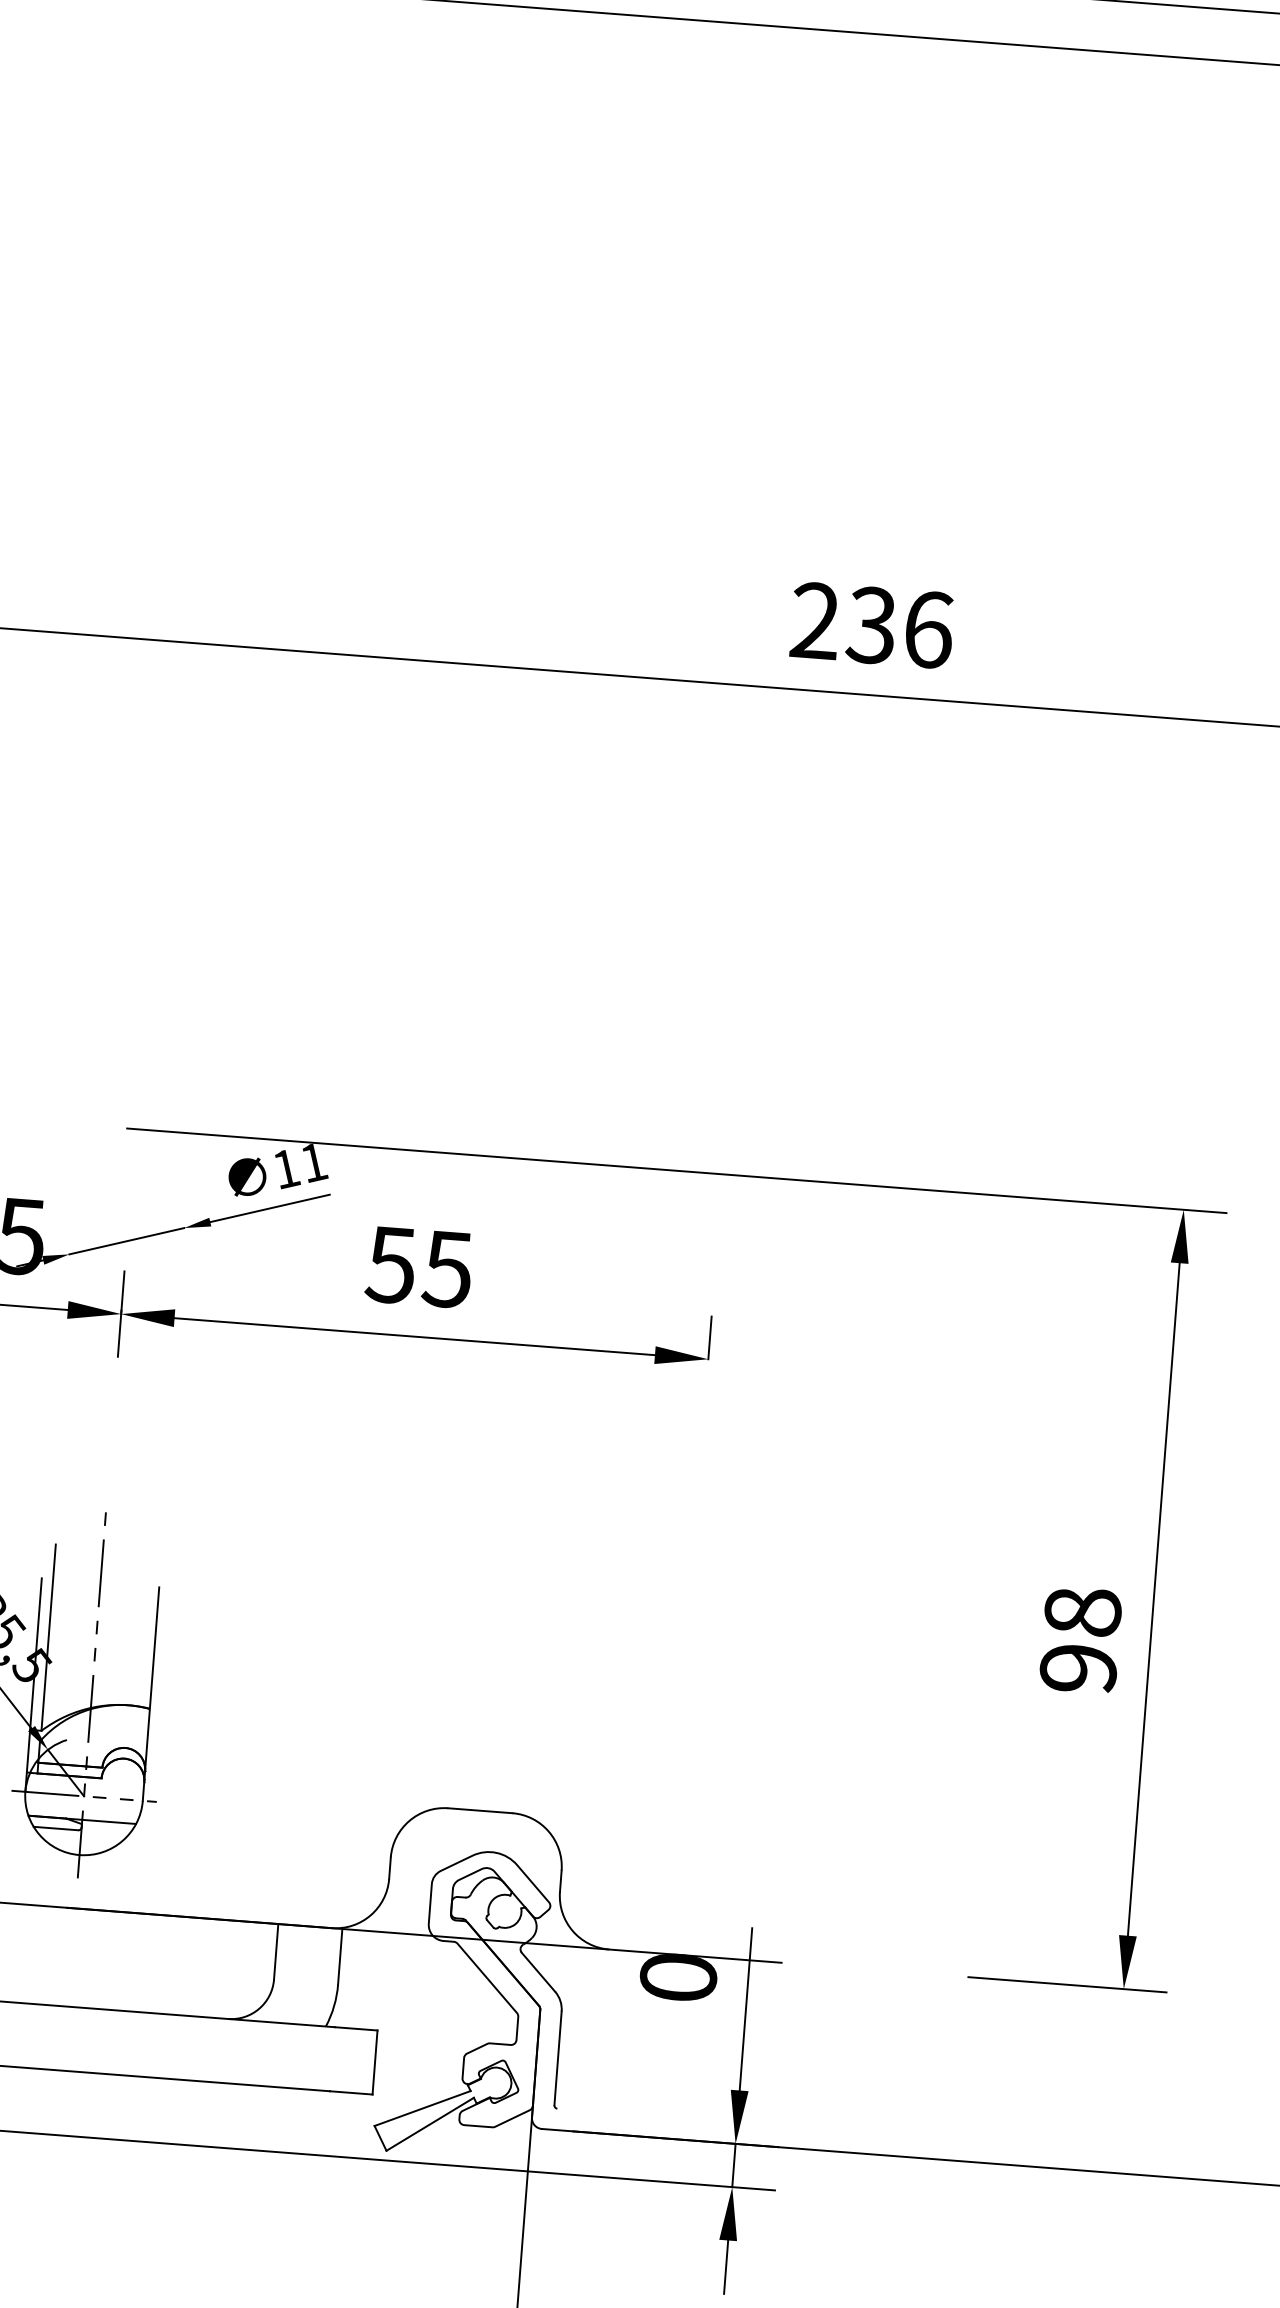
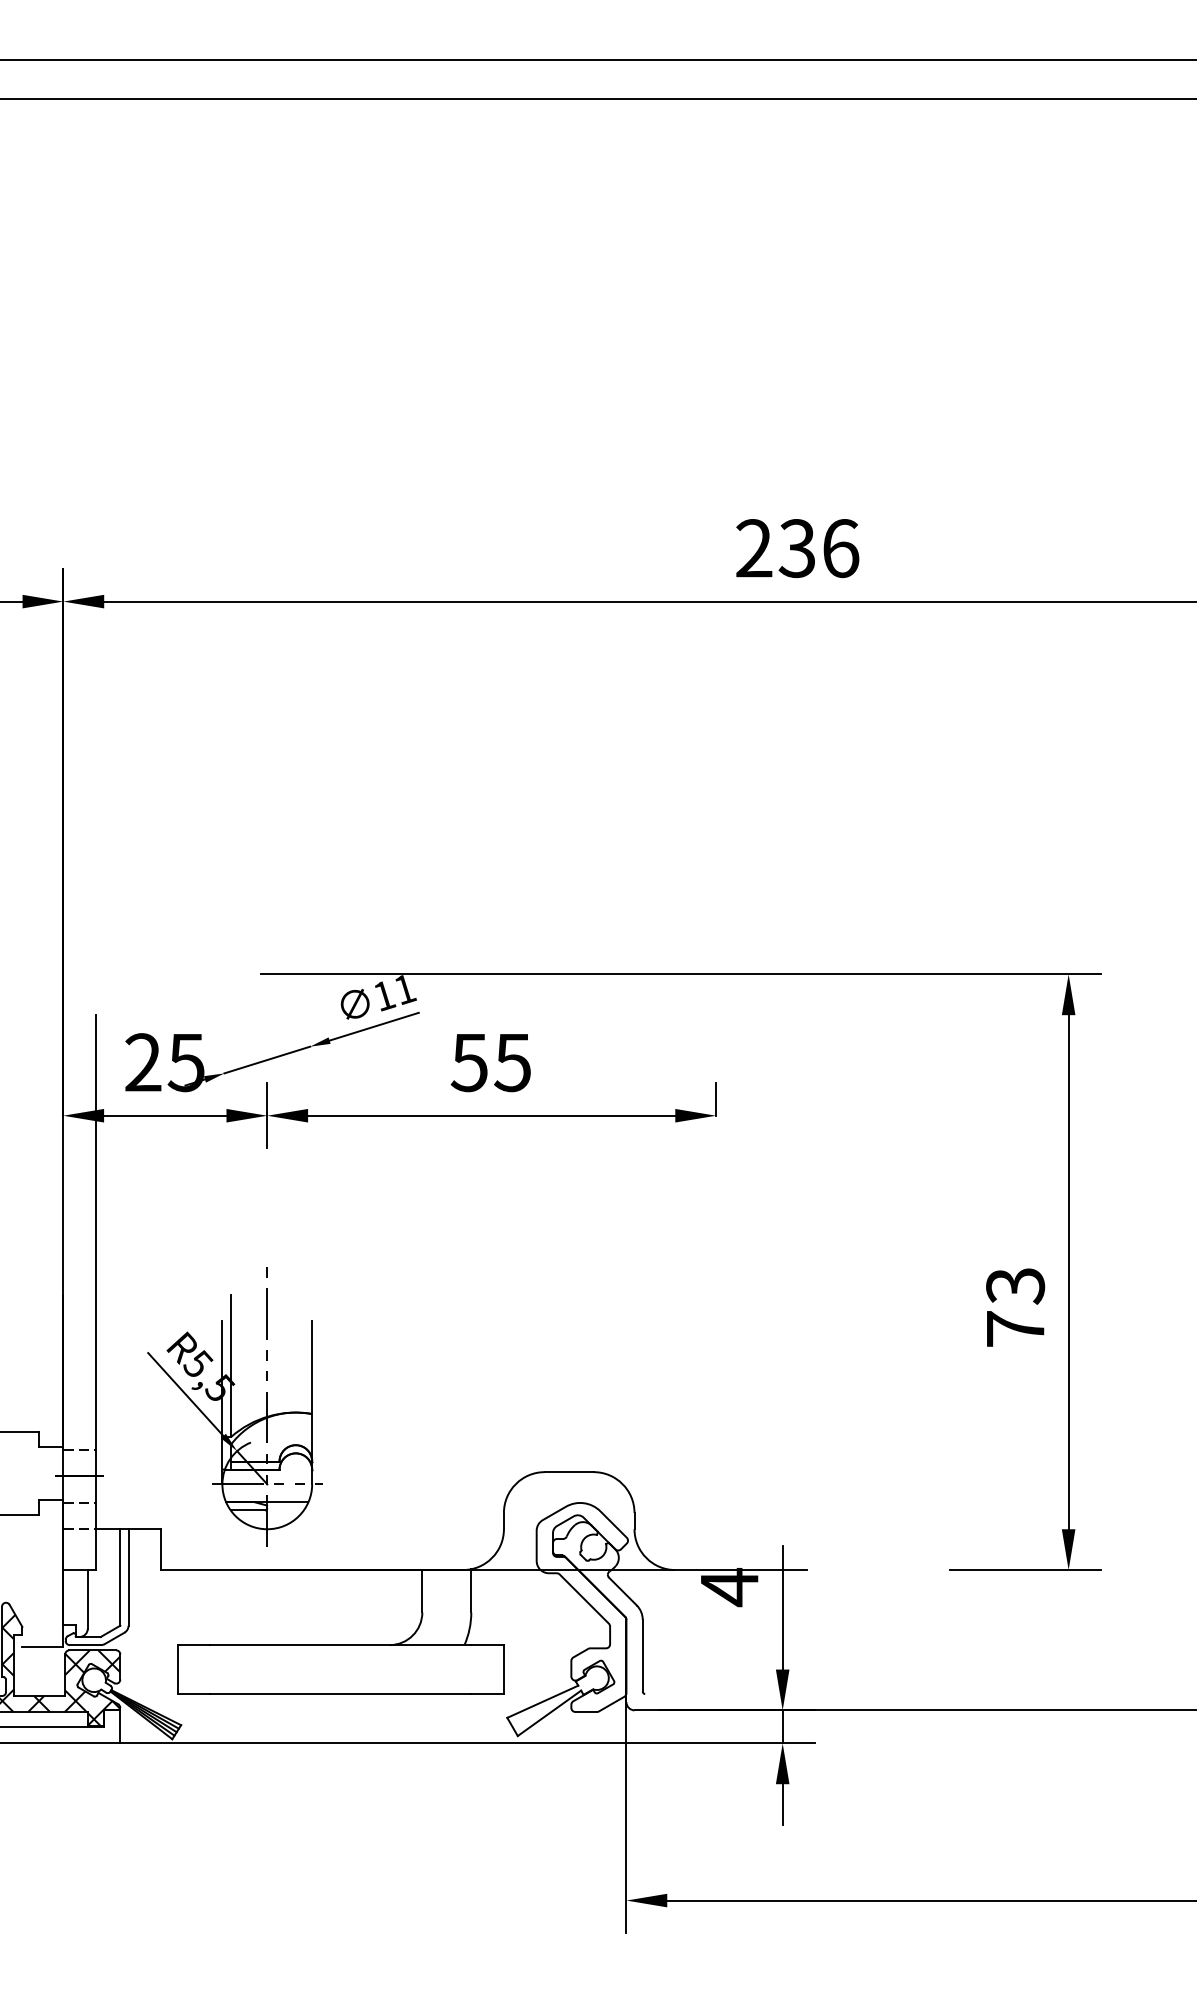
text: (1080, 1640) -> (1015, 1307), 98 -> 73
text: (678, 1977) -> (729, 1587), 0 -> 4

